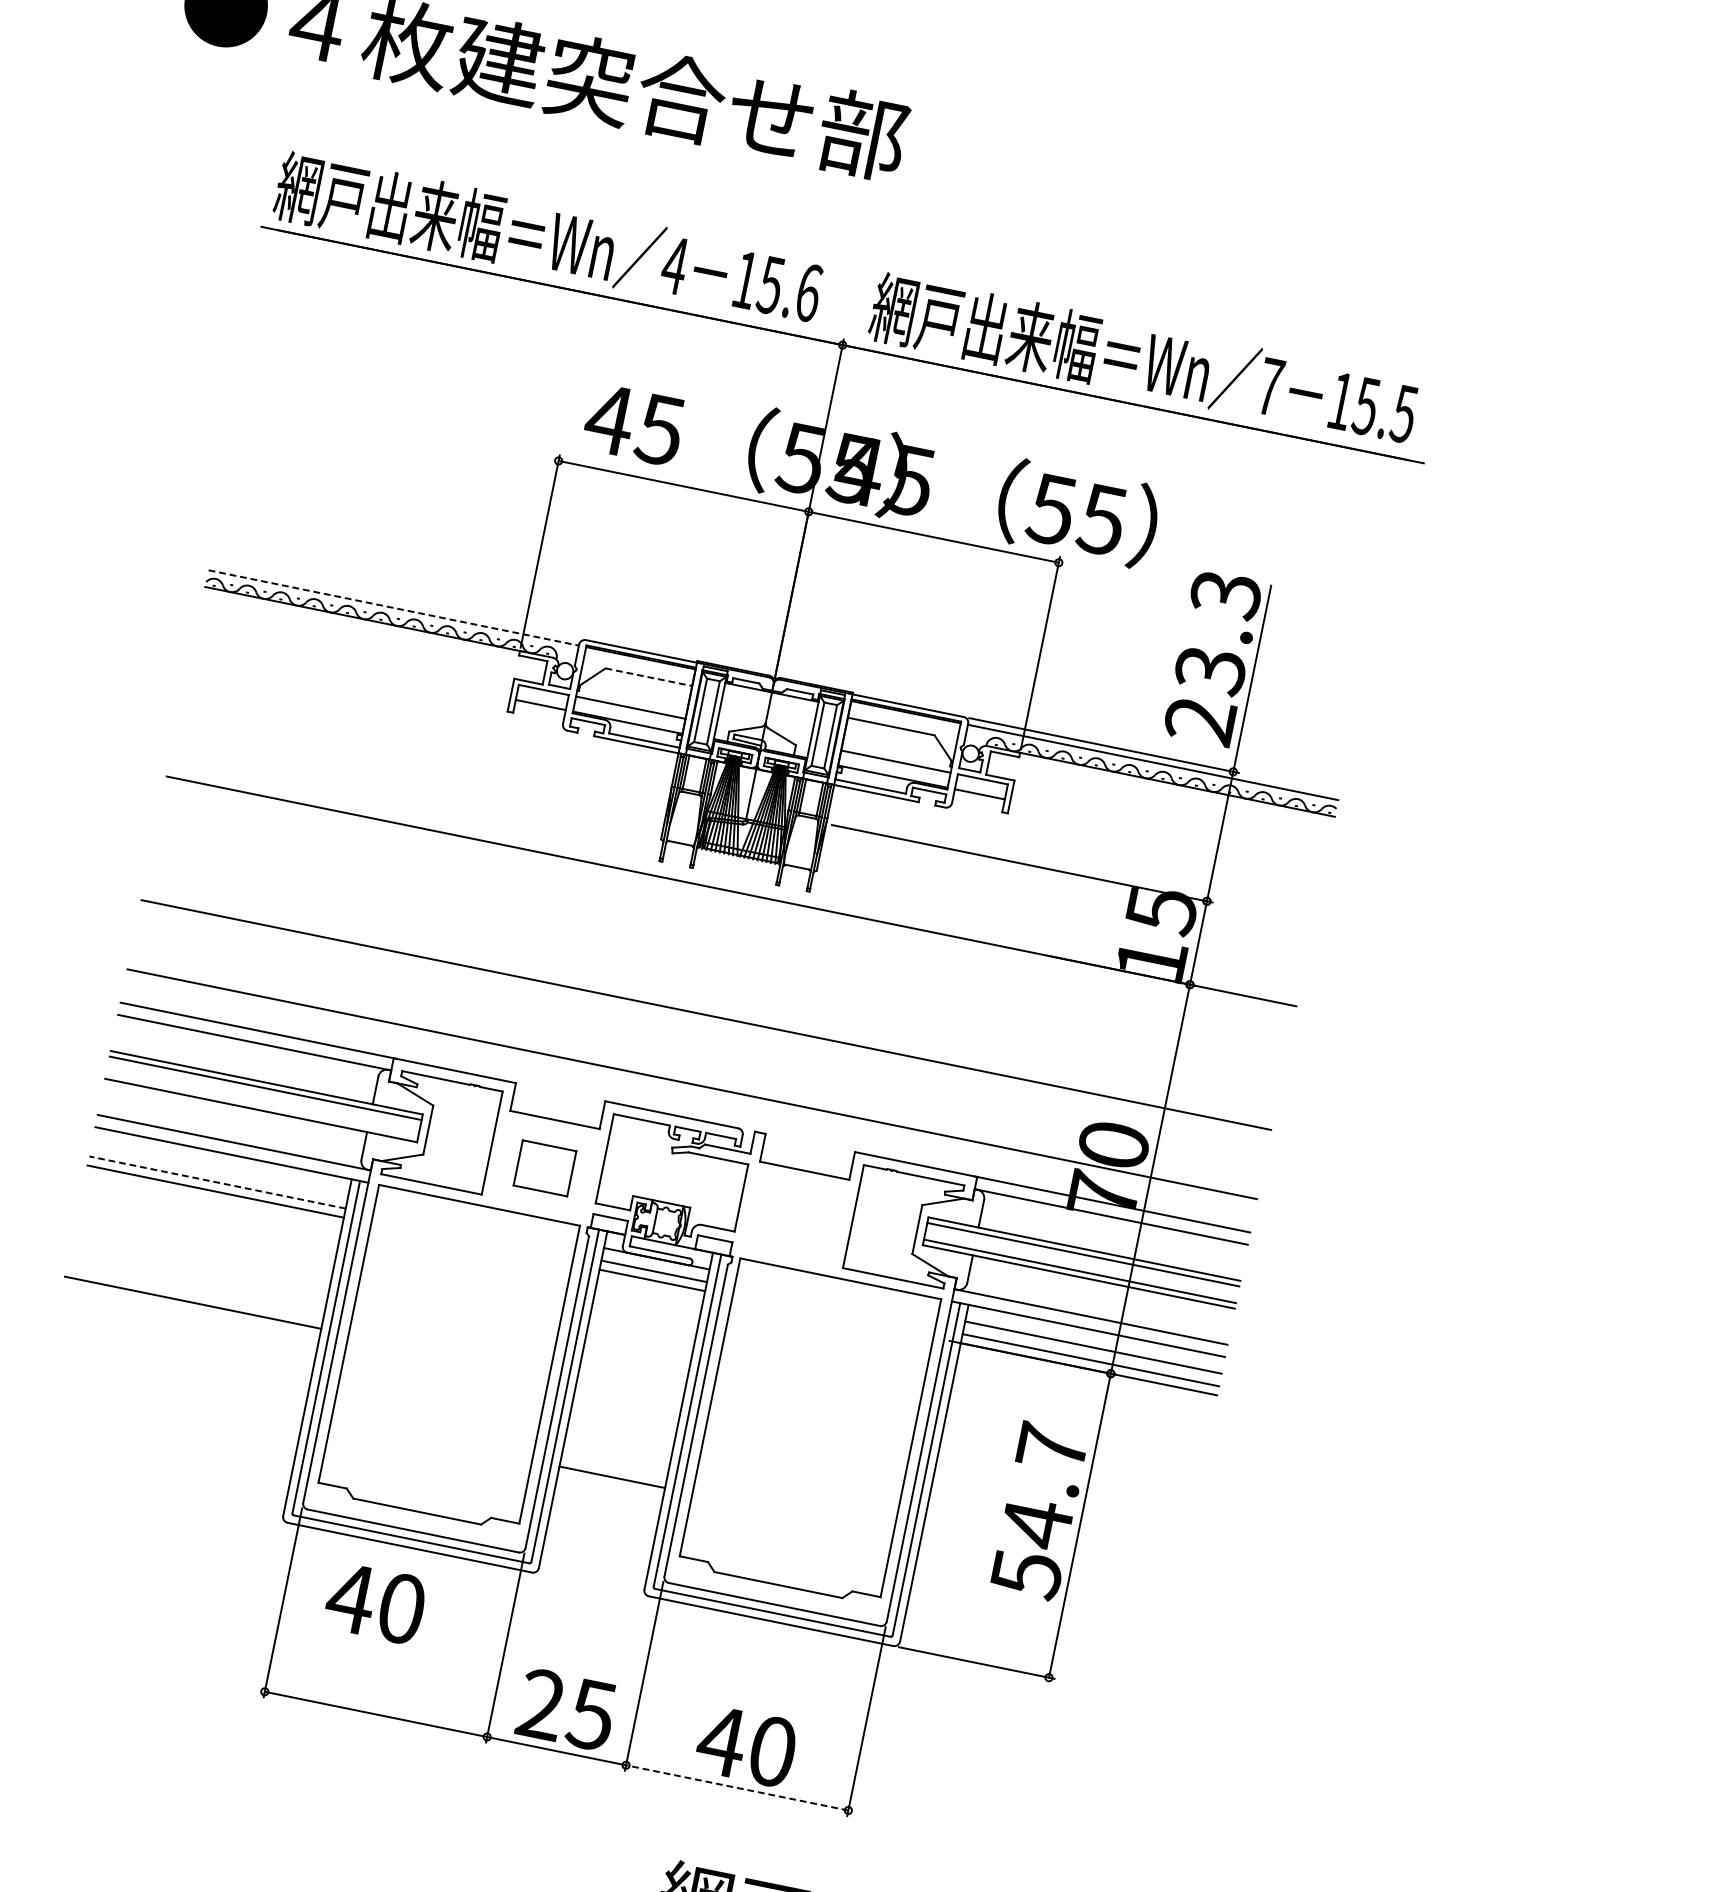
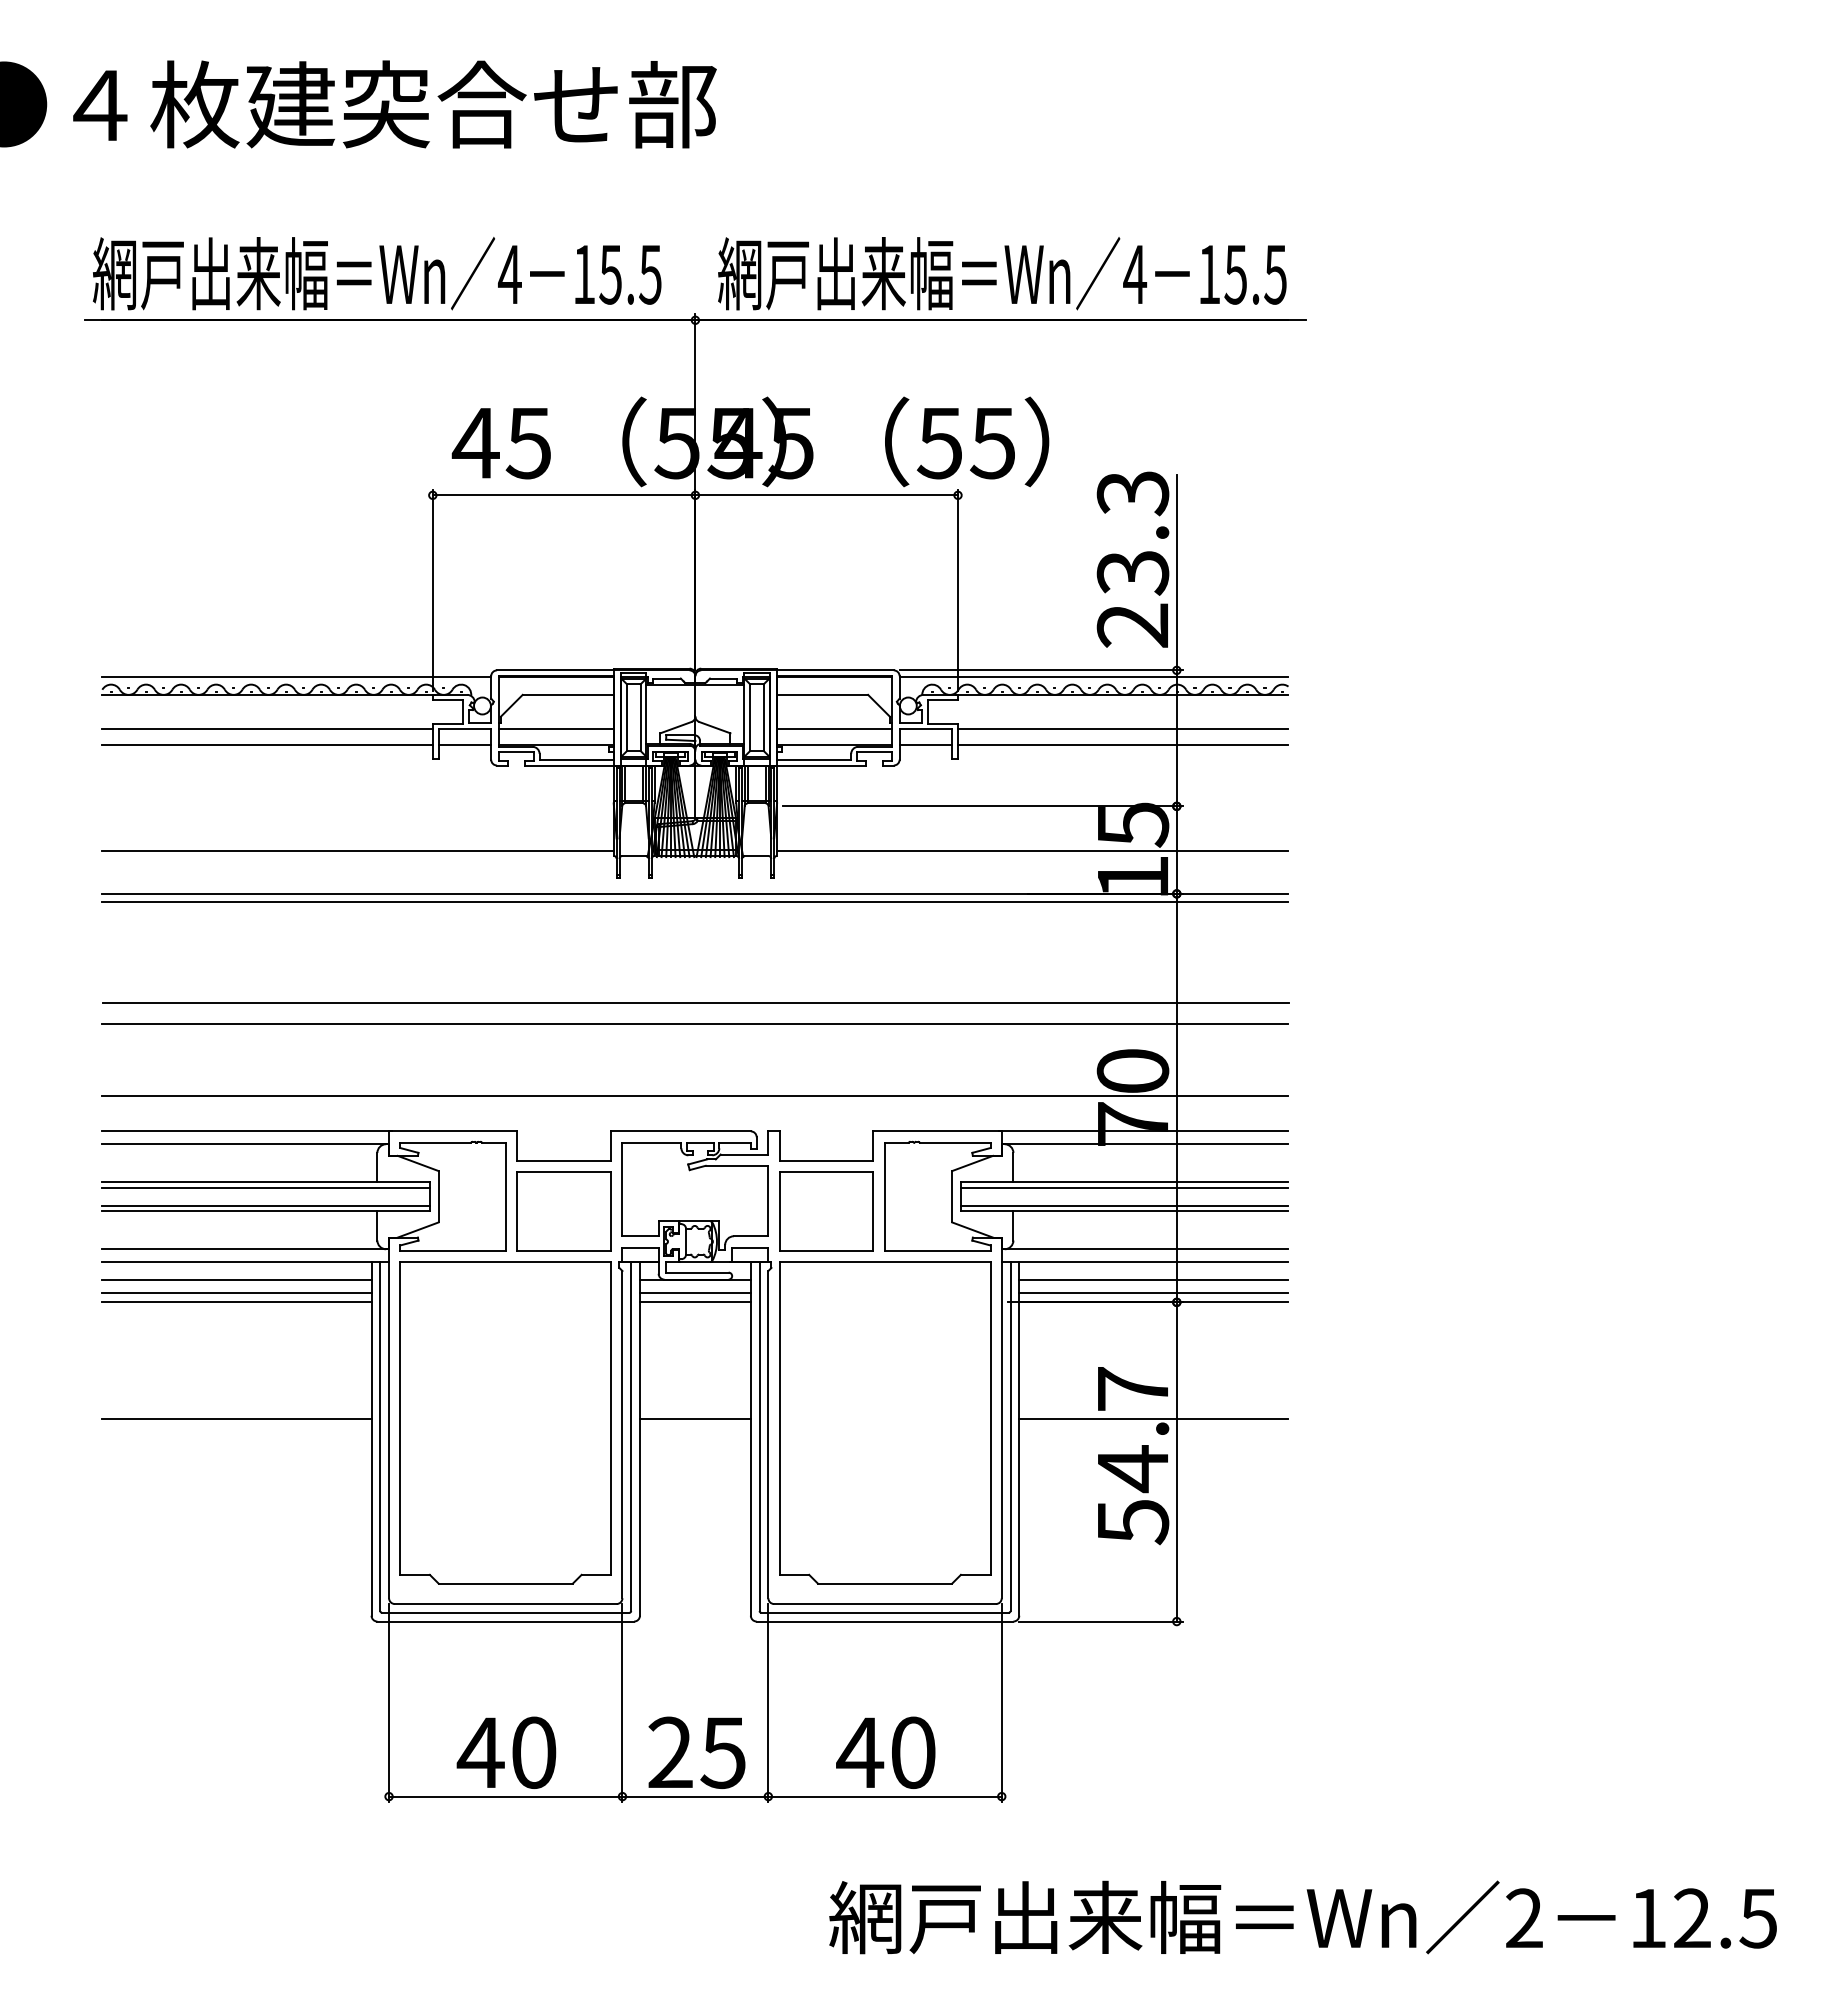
text: (808, 292) -> (650, 274), 15.6 -> 15.5
text: (1270, 386) -> (1135, 274), 7 -> 4
line: (394, 608) -> (297, 677), dashed -> solid
line: (355, 651) -> (267, 729), added
line: (352, 667) -> (267, 745), added
line: (649, 676) -> (568, 694), dashed -> solid
line: (417, 785) -> (357, 851), added
line: (1171, 817) -> (1123, 729), added
line: (1167, 833) -> (1123, 745), added
line: (729, 899) -> (695, 902), added
line: (1060, 916) -> (1032, 851), added
line: (710, 995) -> (695, 1003), added
line: (261, 1104) -> (265, 1205), added
part: (544, 1168) -> (563, 1211), size x1.67
line: (219, 1169) -> (236, 1279), added
line: (217, 1182) -> (236, 1292), dashed -> solid
part: (794, 1219) -> (826, 1211), added
line: (611, 1477) -> (694, 1419), moved
line: (1065, 1480) -> (1153, 1419), added
text: (375, 1603) -> (506, 1752), moved
line: (737, 1787) -> (885, 1796), dashed -> solid

